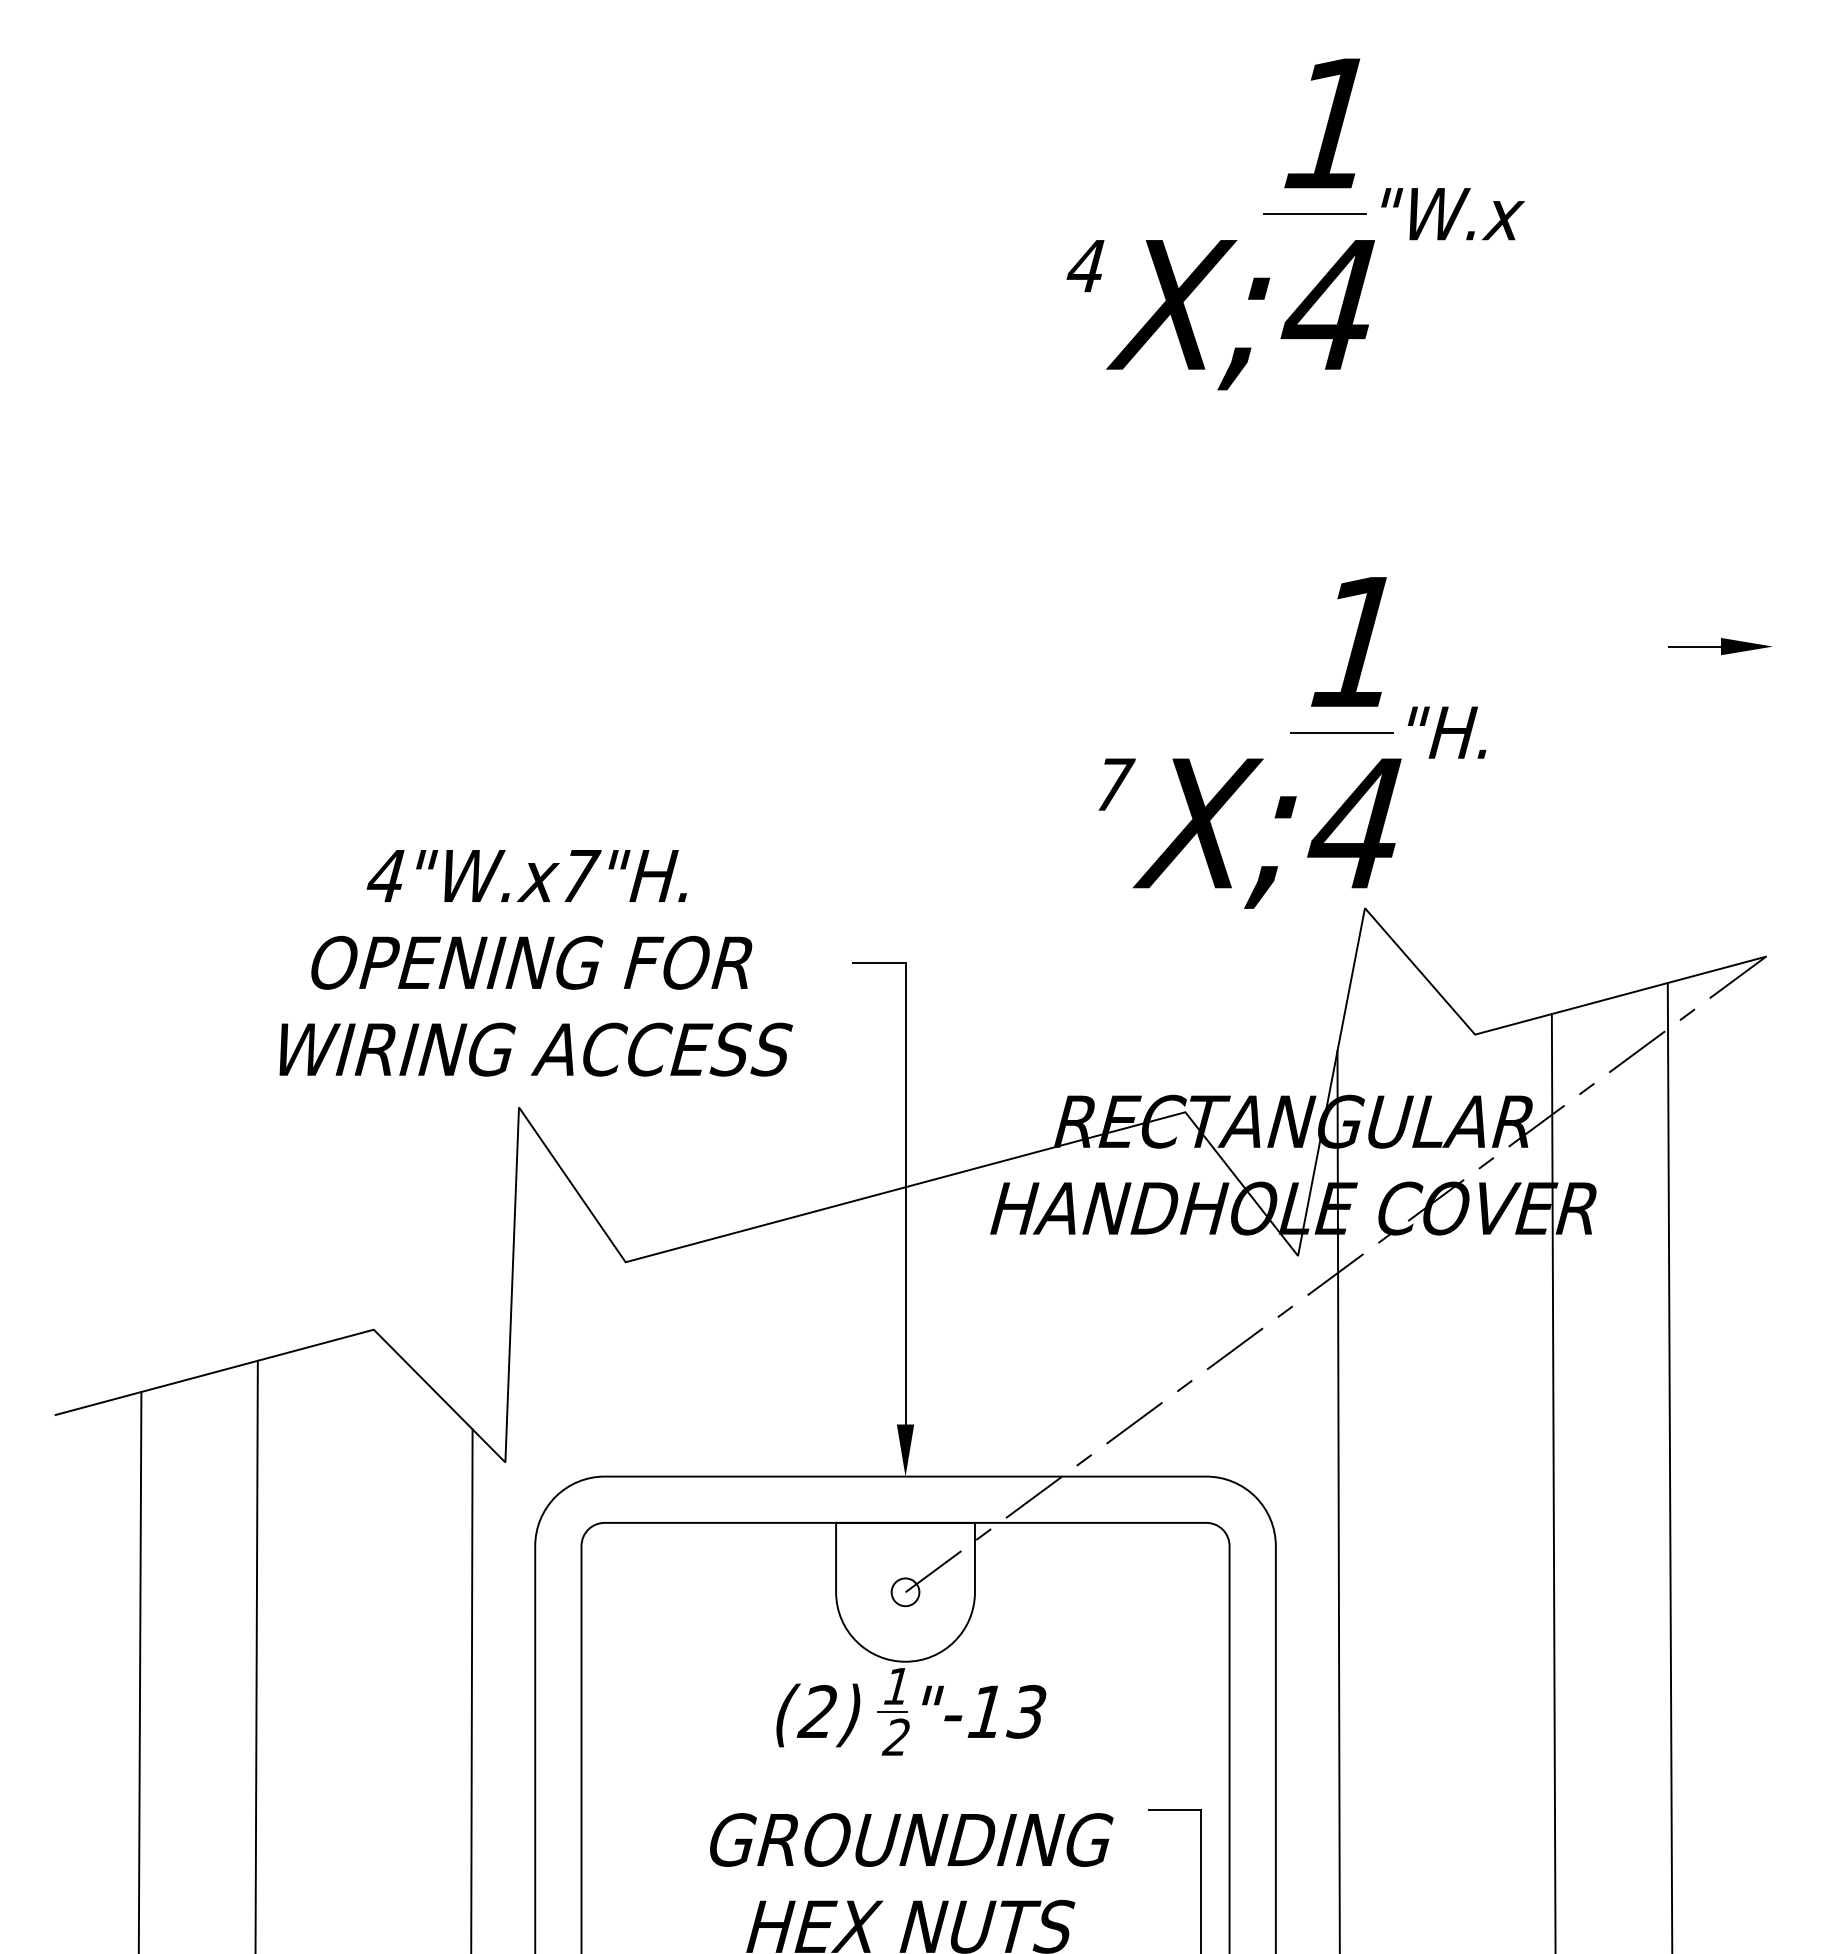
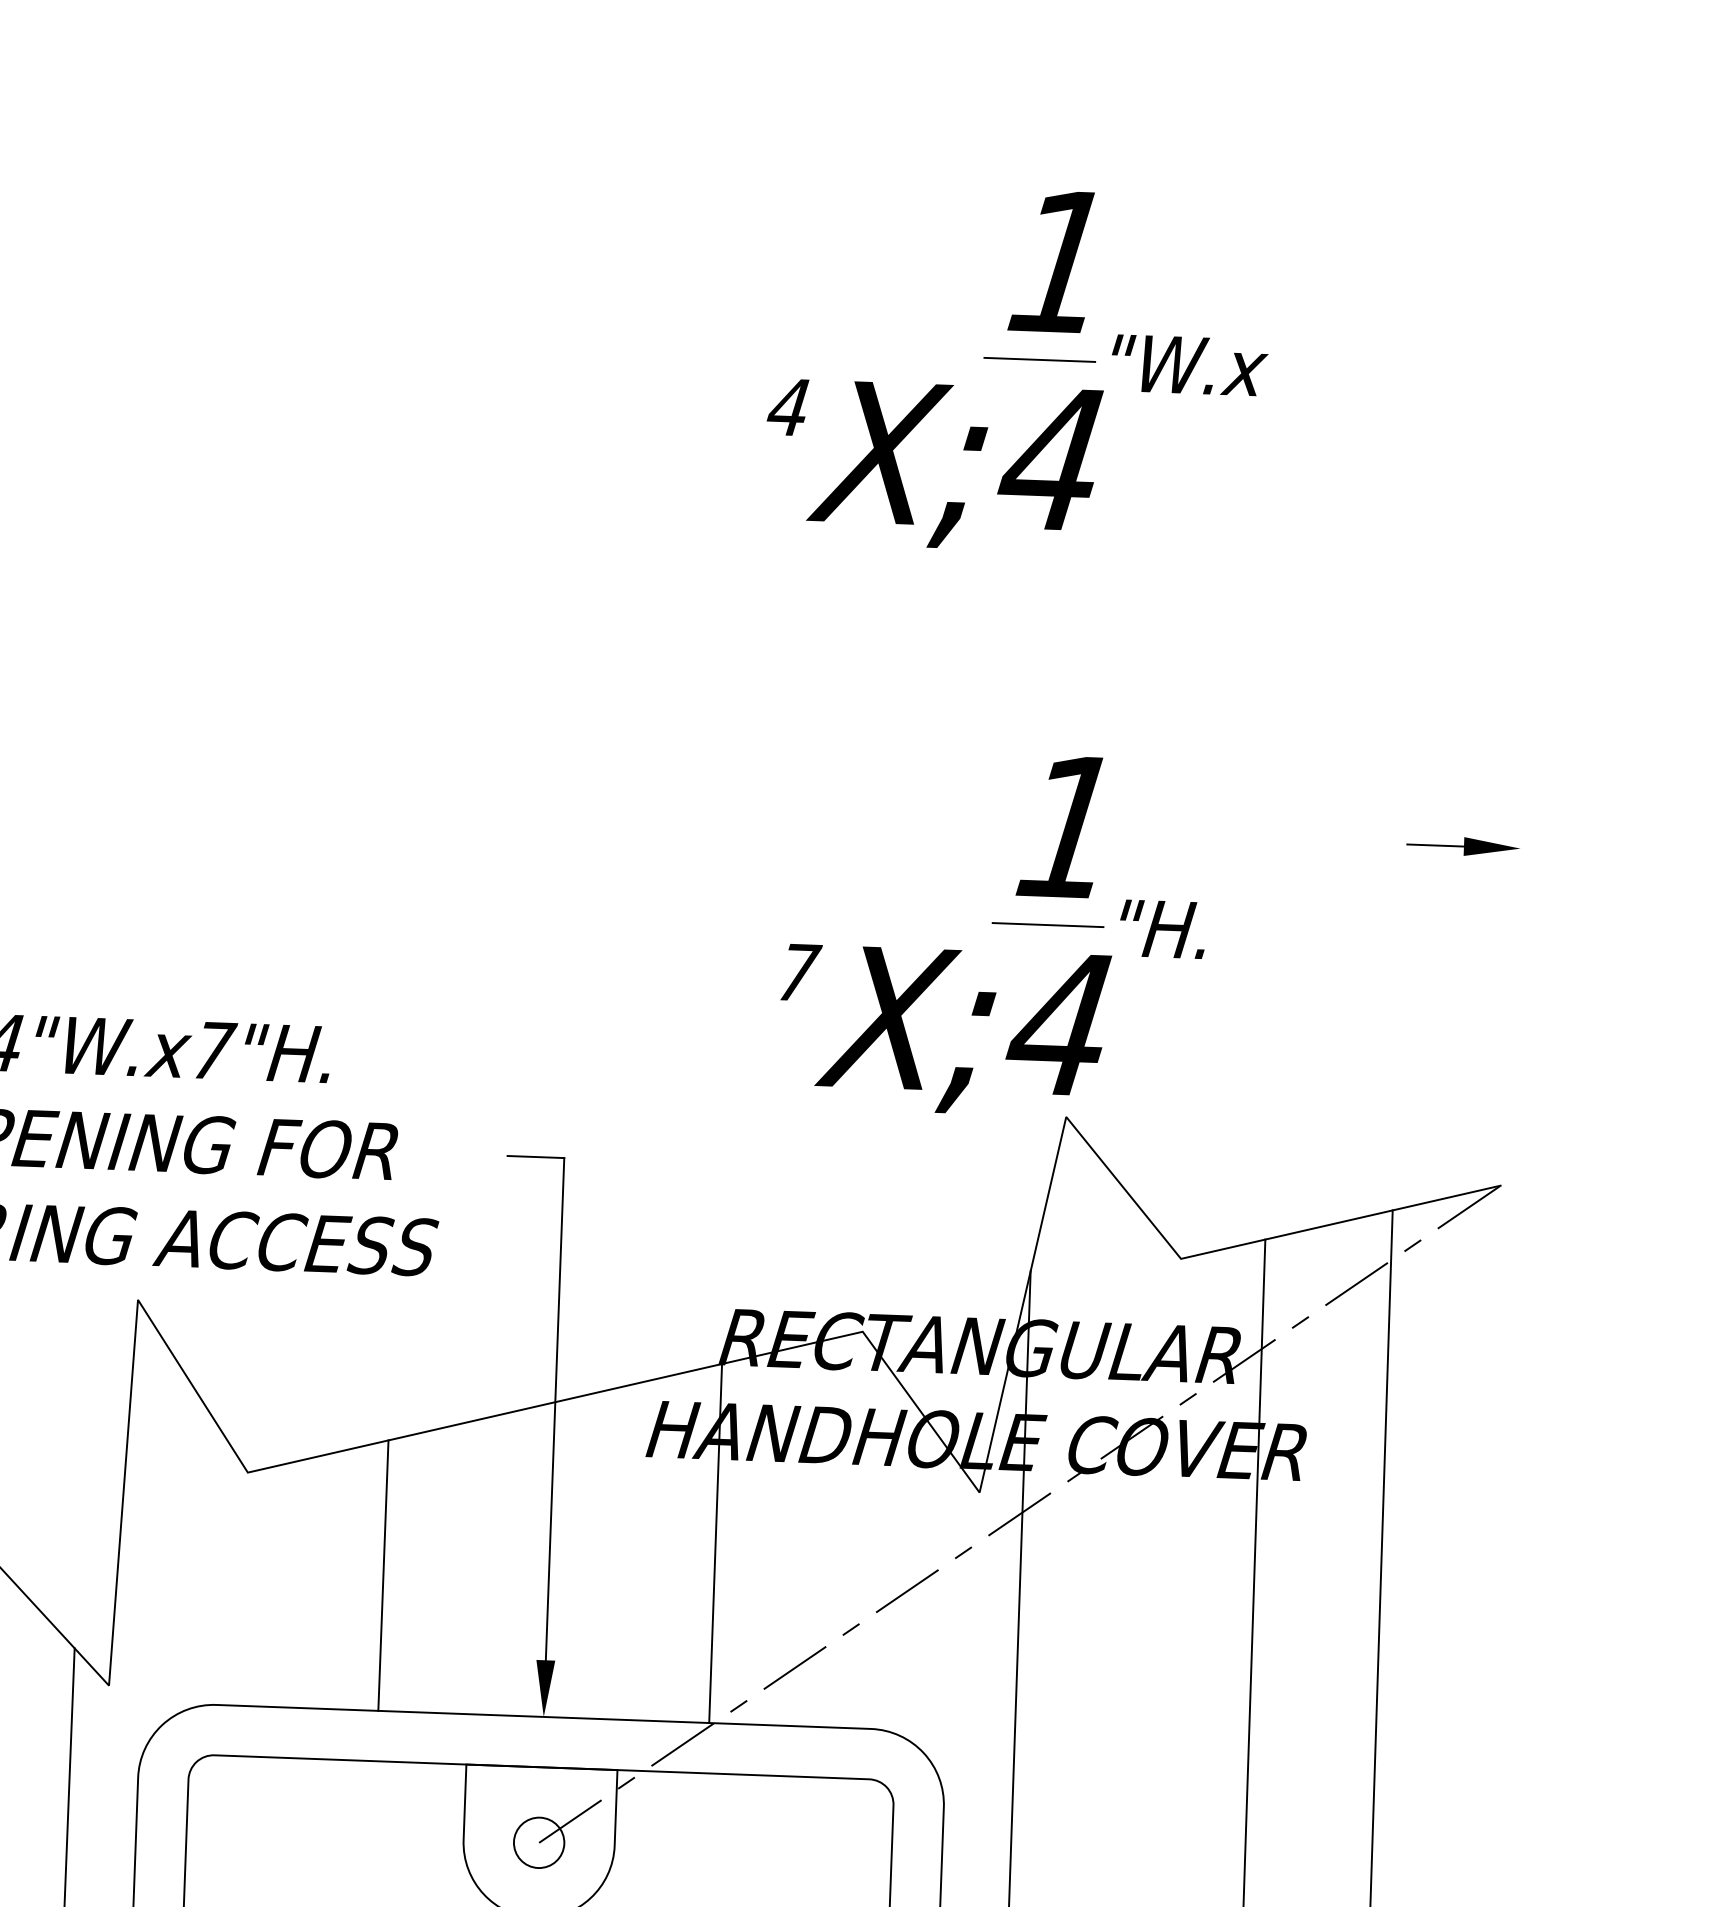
line: (1057, 1311) -> (715, 1543), added
line: (753, 1351) -> (383, 1574), added
circle: (905, 1592) -> (539, 1843), size x1.67

